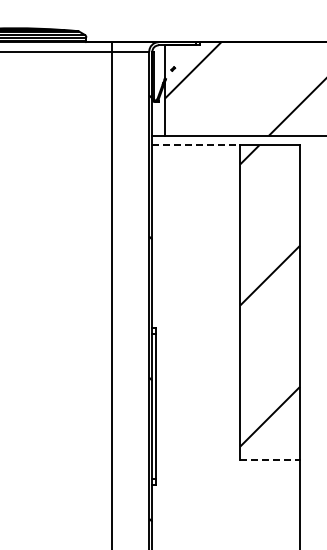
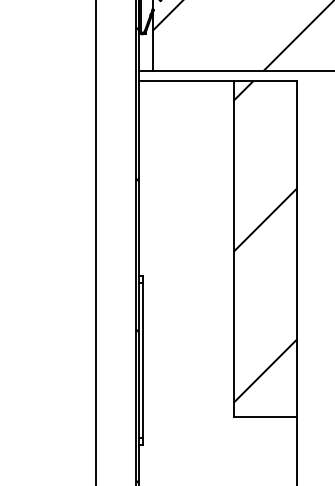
line: (196, 145) -> (186, 80), dashed -> solid
line: (270, 459) -> (265, 416), dashed -> solid

